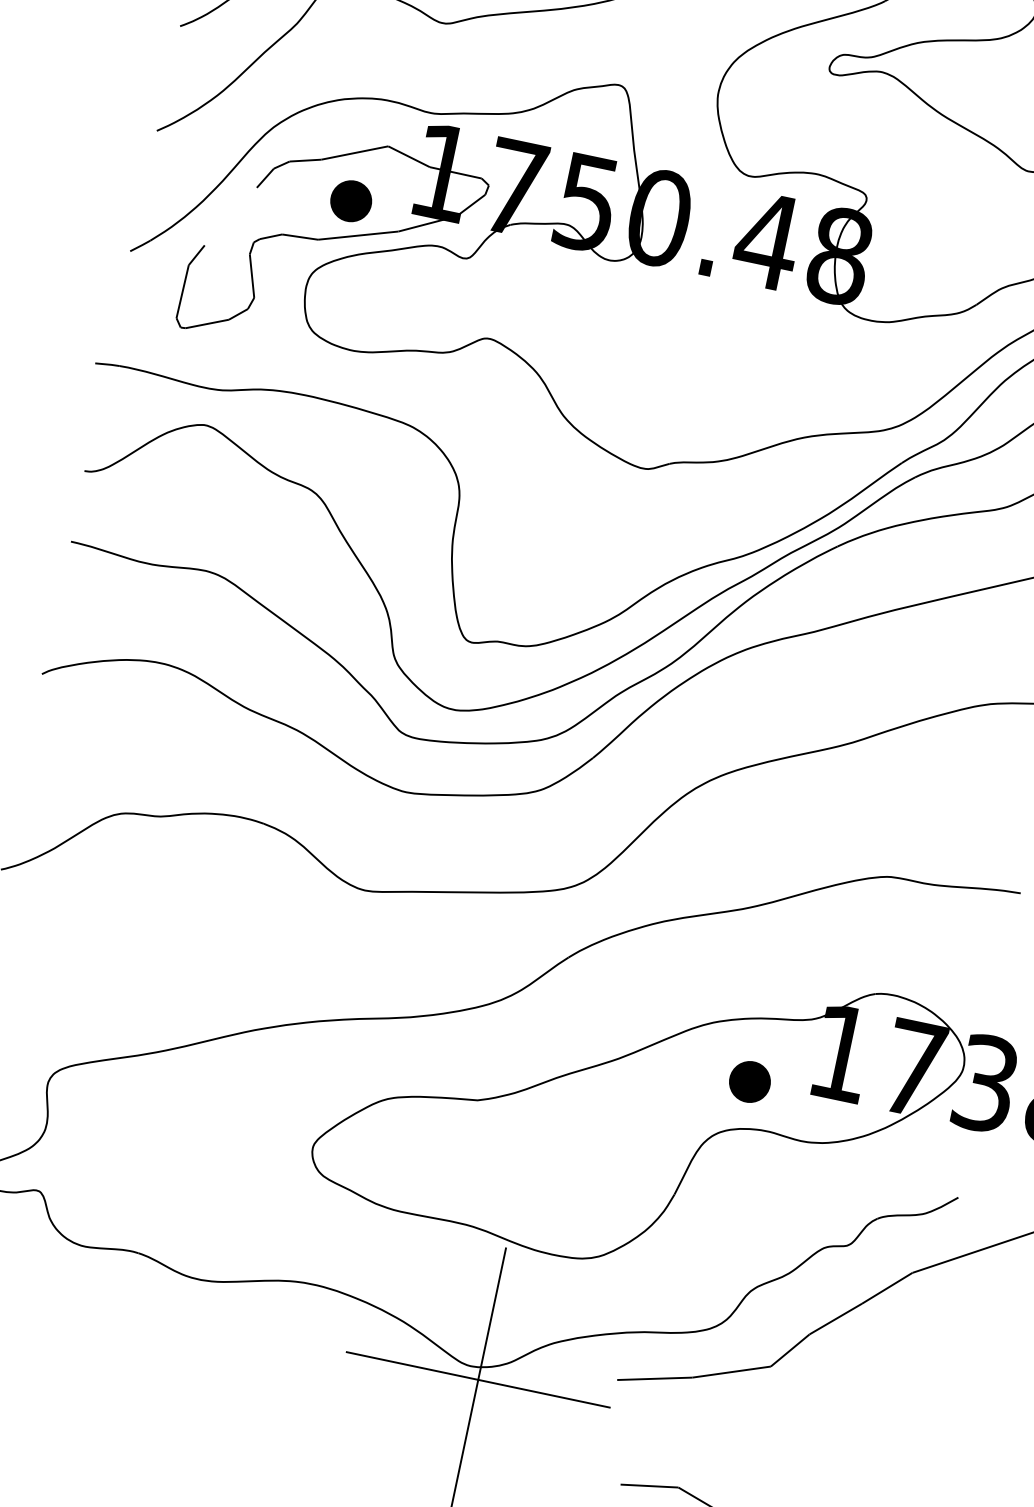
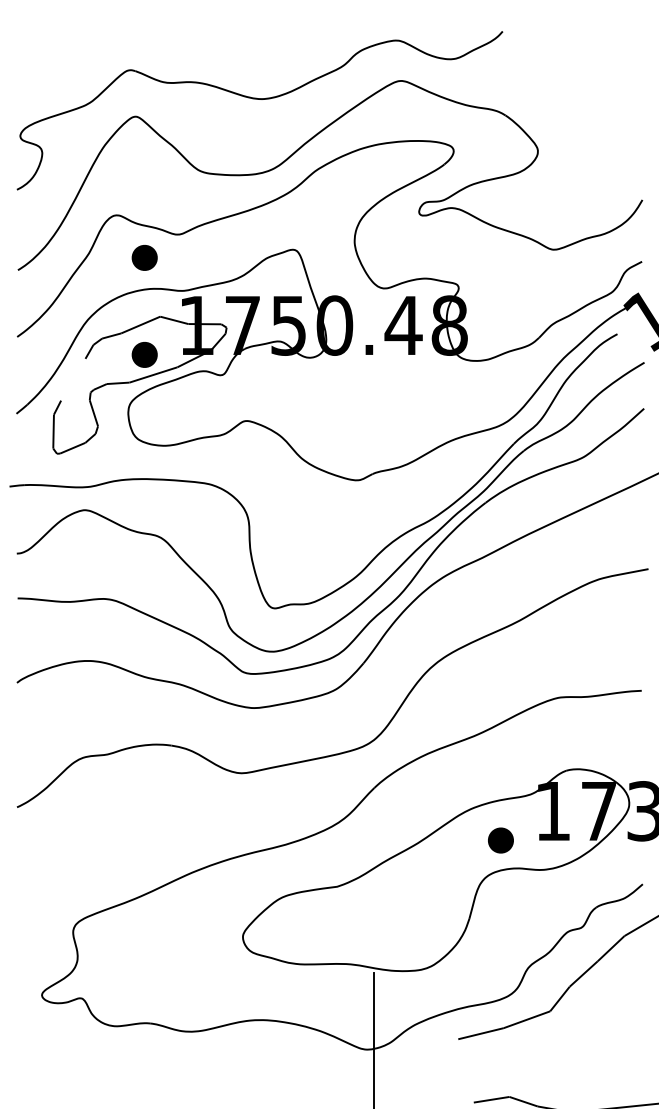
part: (383, 48) -> (144, 257), added
line: (477, 1380) -> (373, 1057), removed

